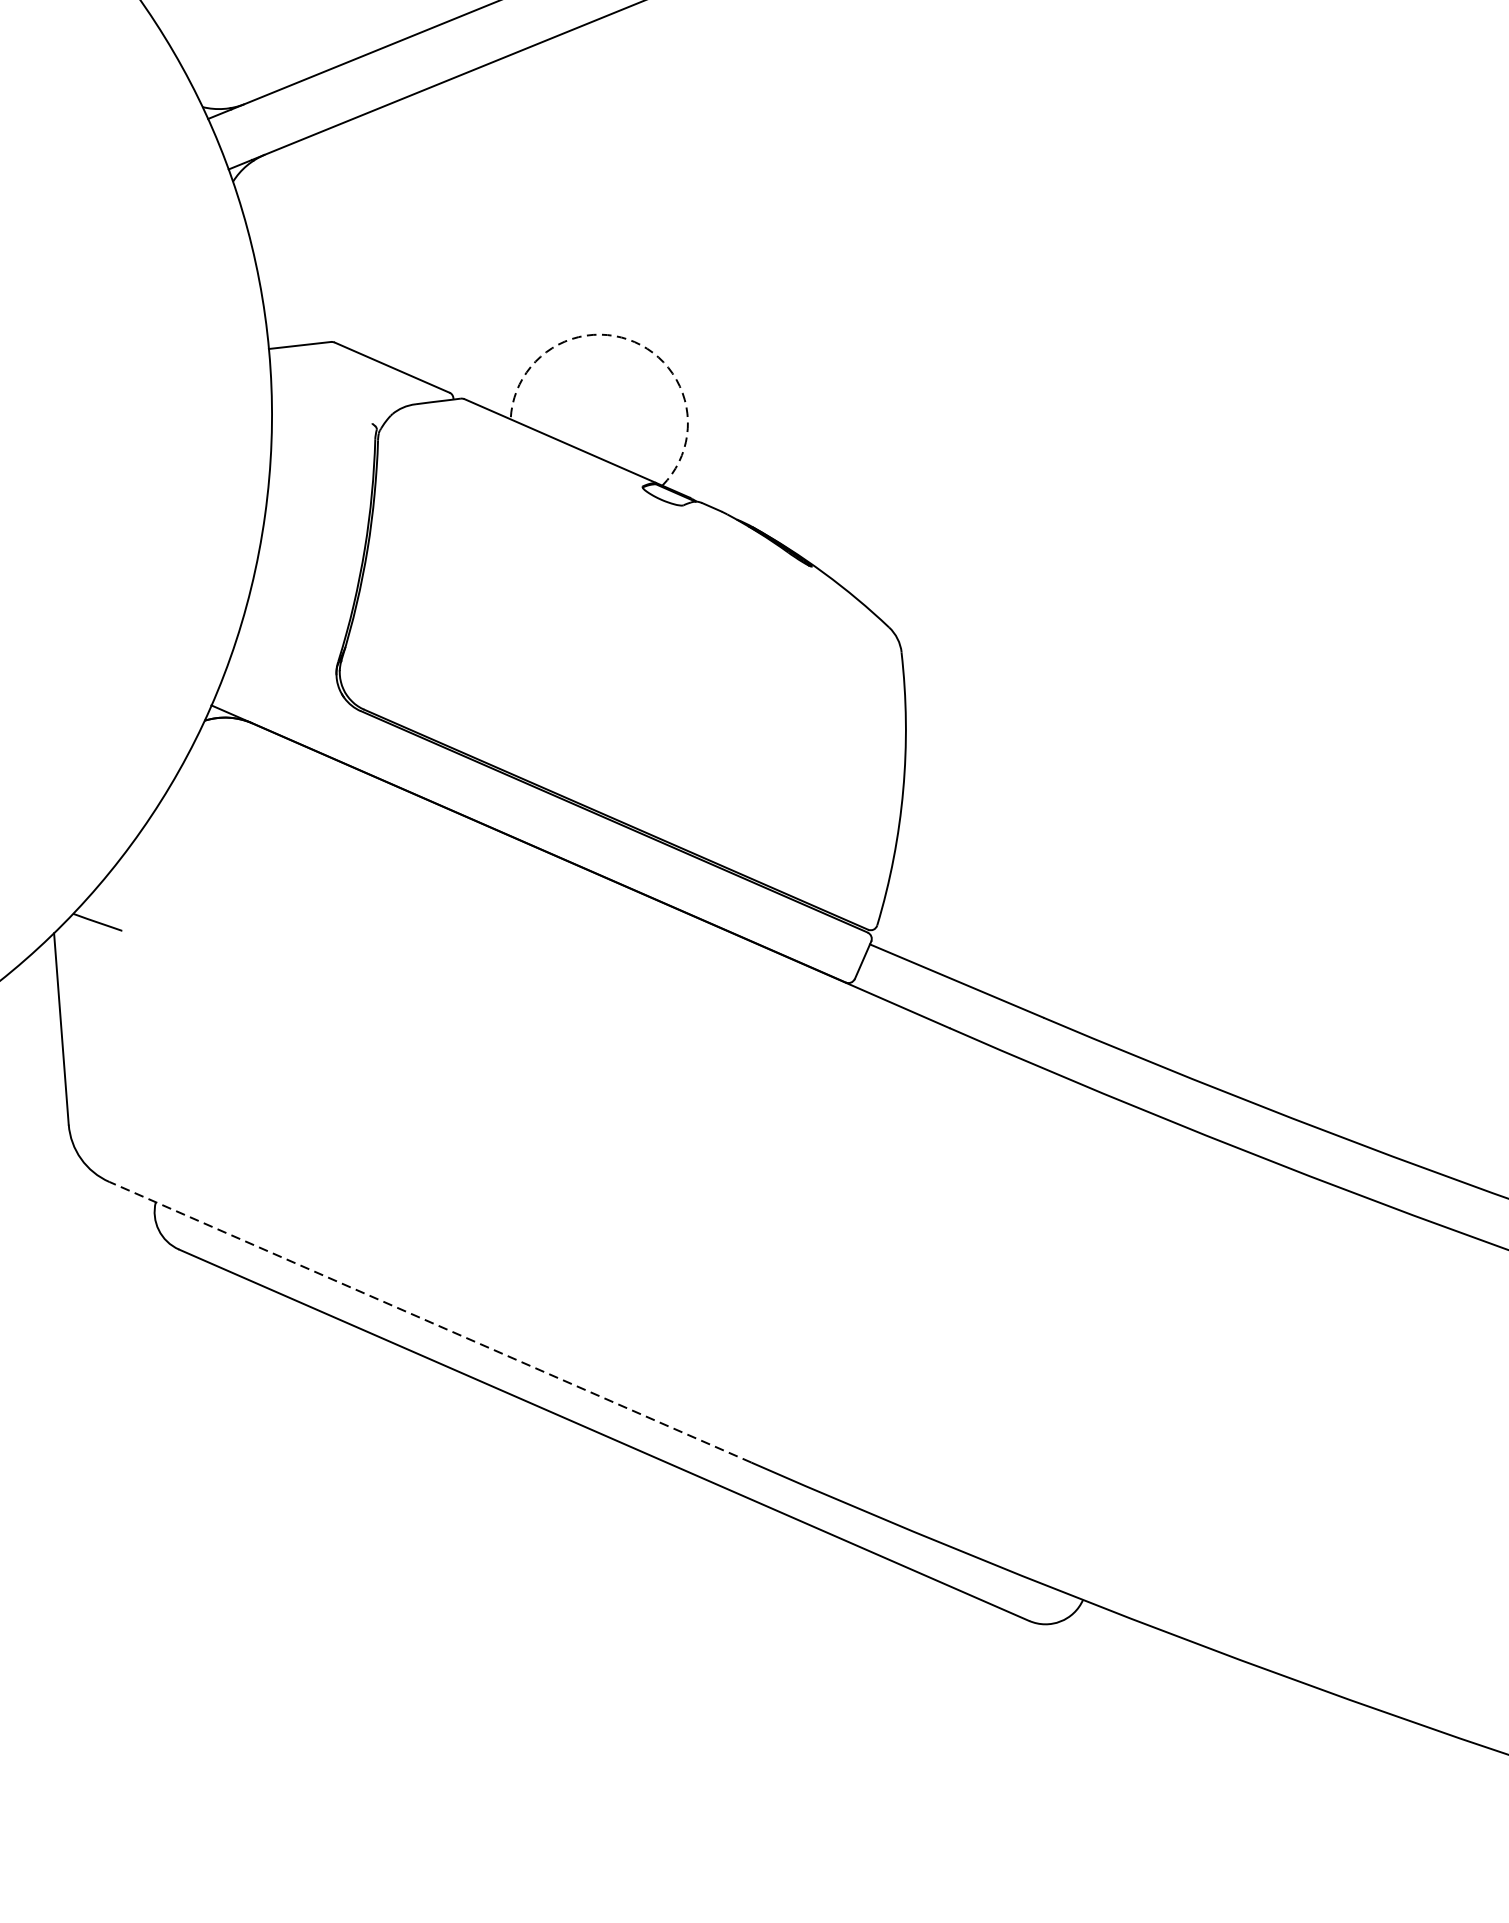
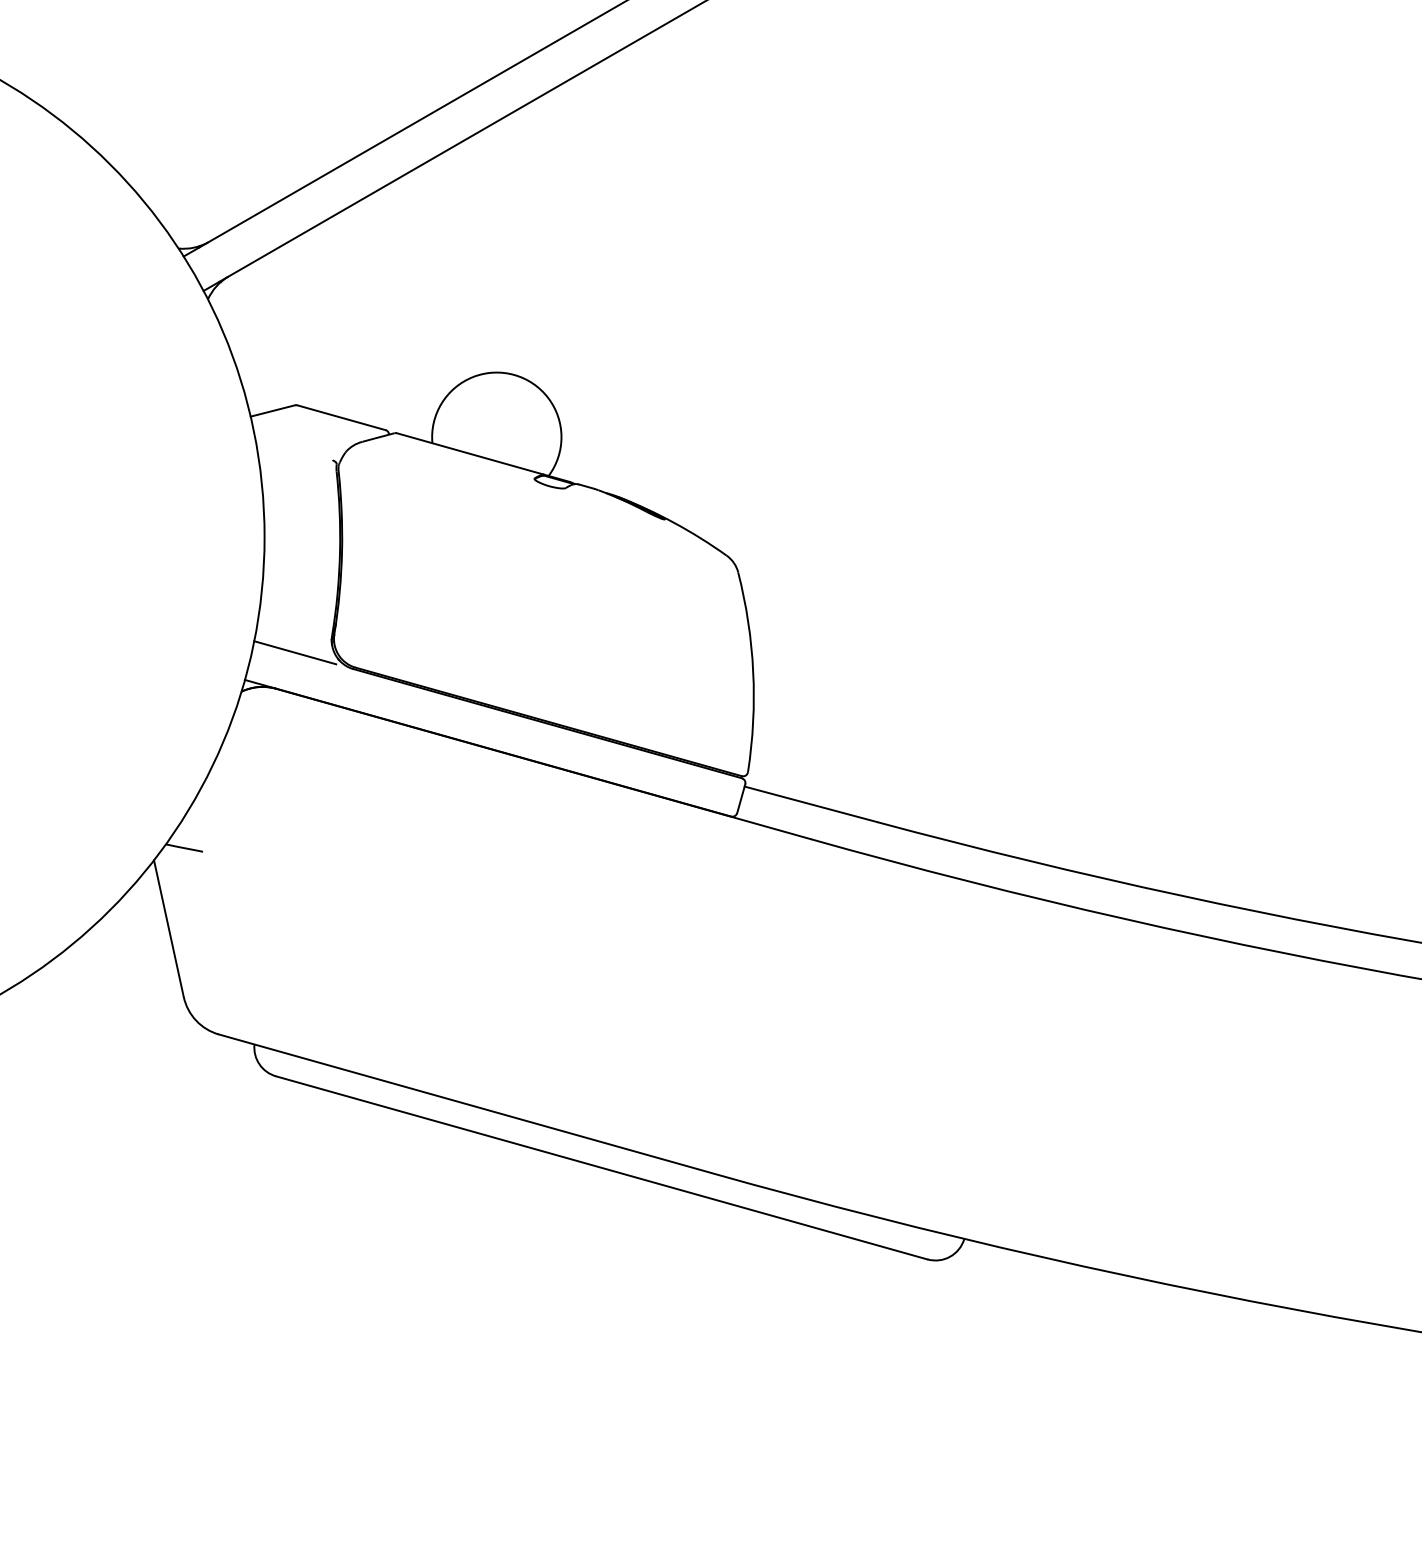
arc: (635, 341) -> (514, 374), dashed -> solid
line: (285, 677) -> (295, 652), added
line: (429, 1321) -> (464, 1103), dashed -> solid

